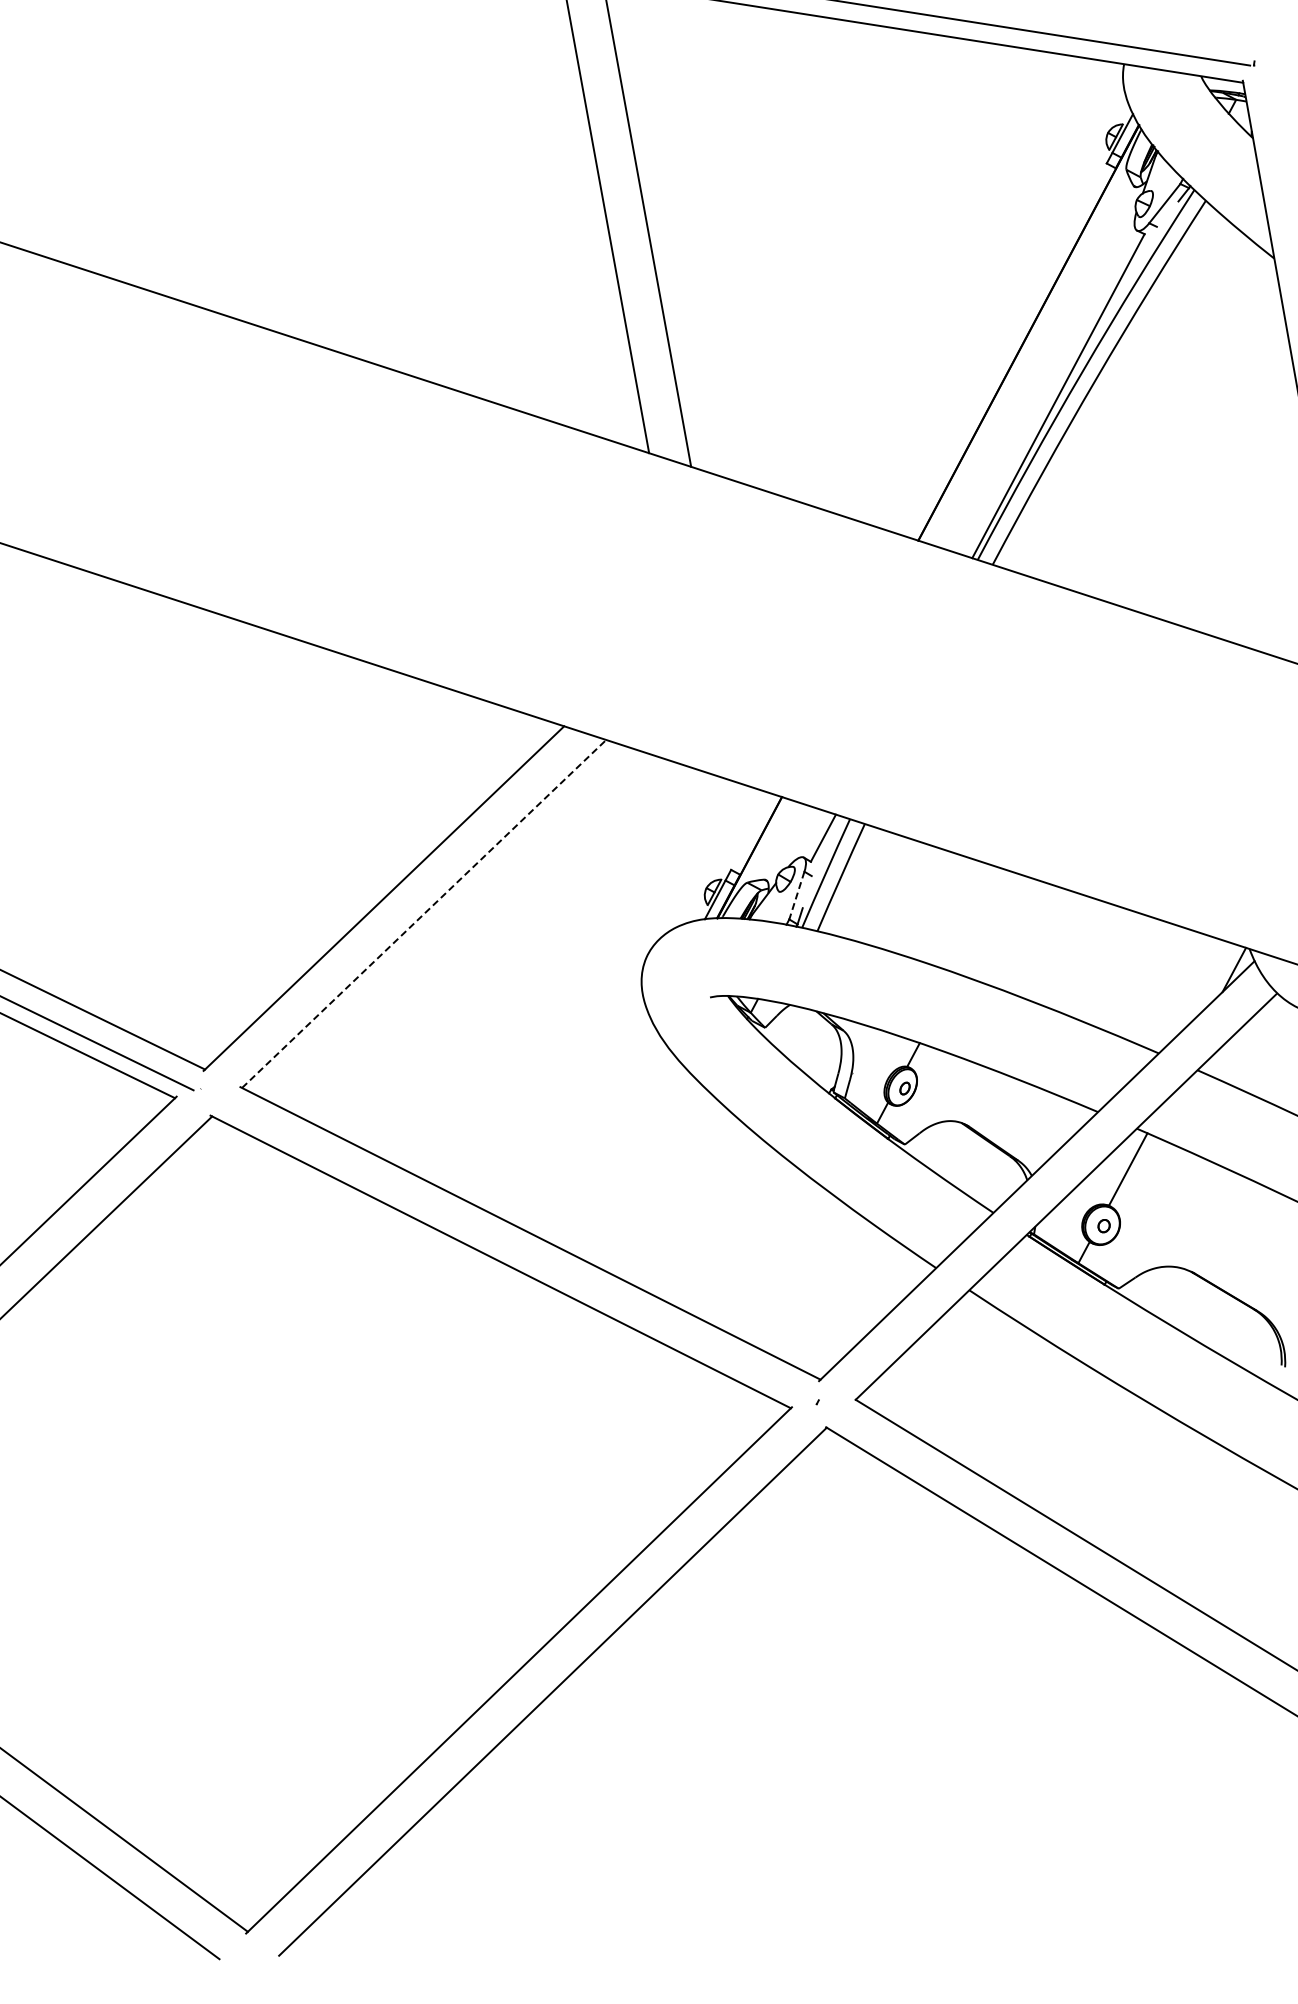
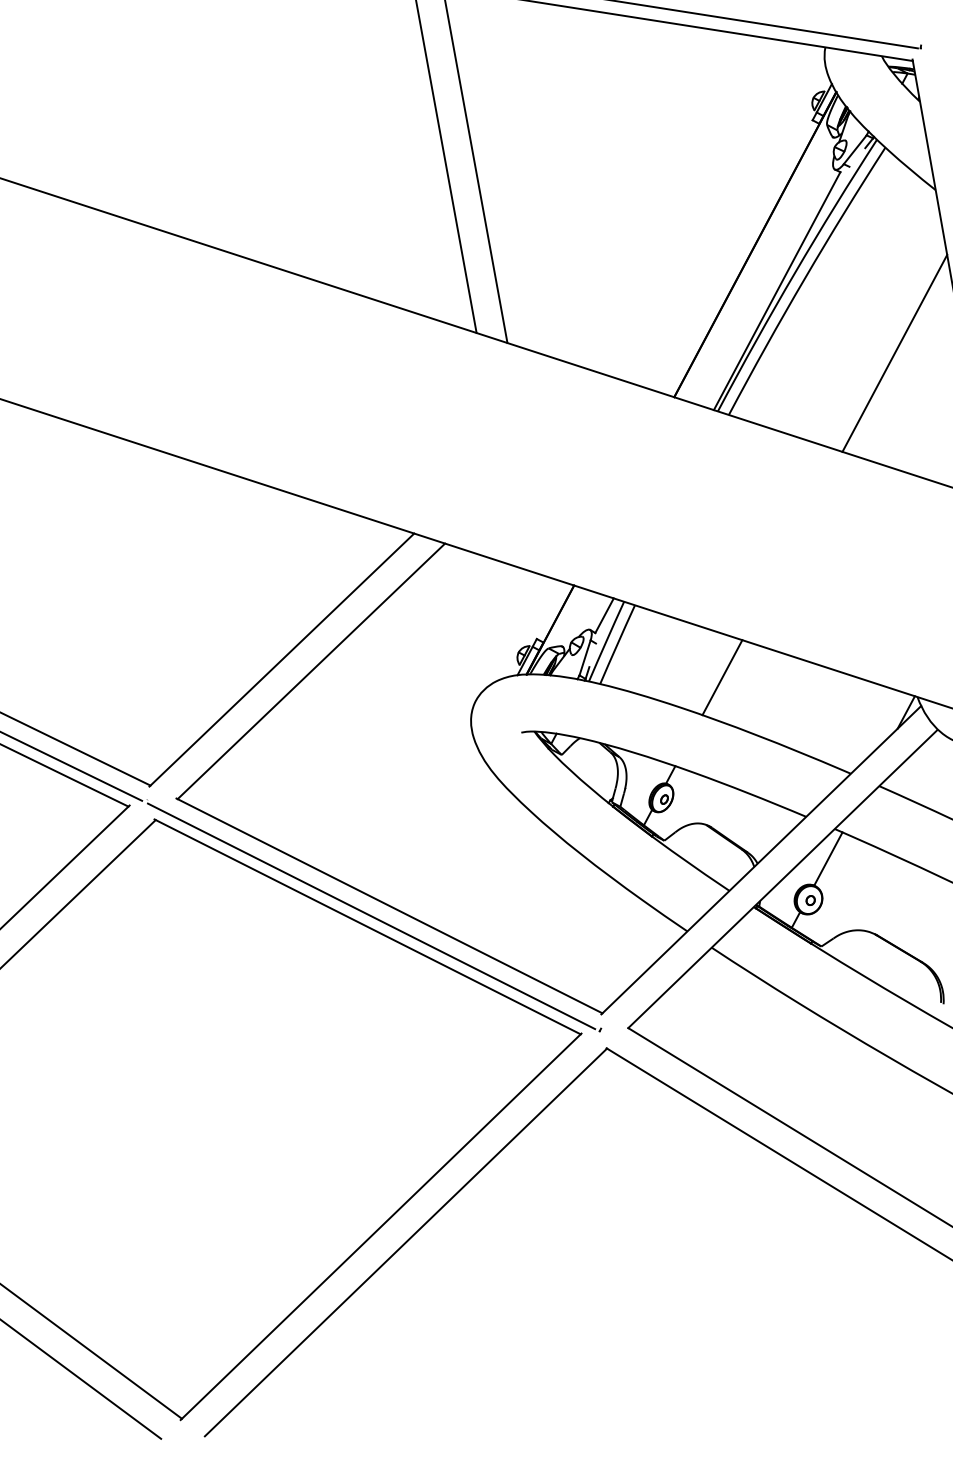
line: (1218, 480) -> (894, 353), added
line: (796, 896) -> (584, 658), dashed -> solid
line: (424, 913) -> (311, 671), dashed -> solid
line: (983, 922) -> (722, 677), added
line: (505, 1247) -> (371, 916), added

